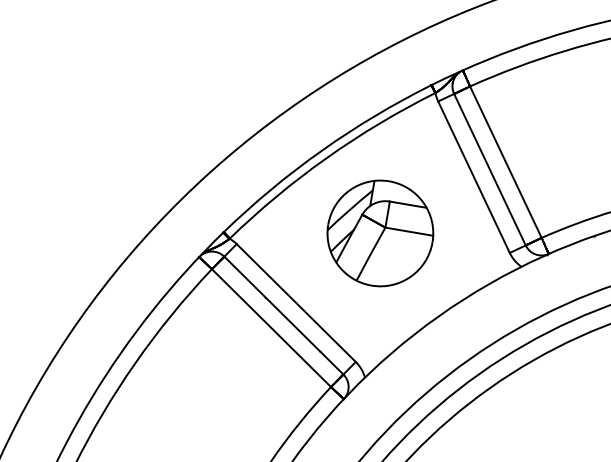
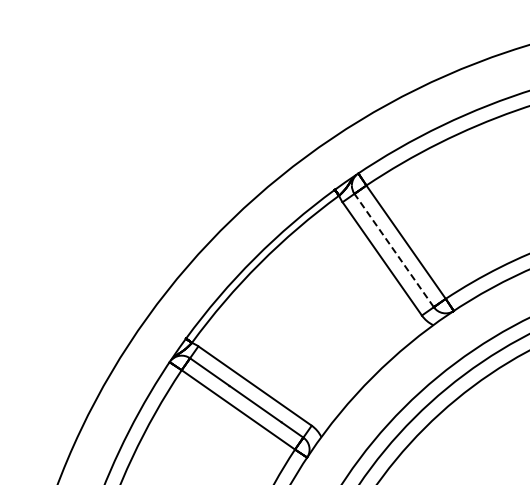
line: (489, 169) -> (393, 250), solid -> dashed
part: (379, 233) -> (313, 317), removed

